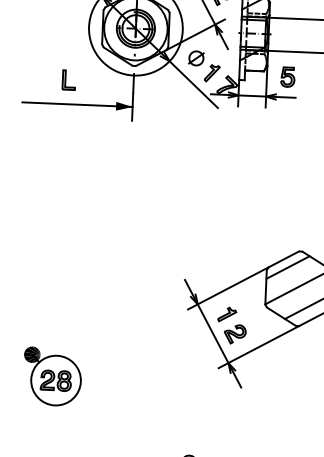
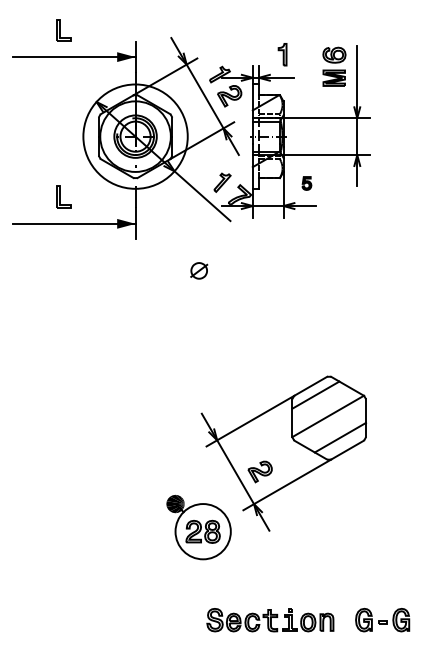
part: (196, 58) -> (199, 270), moved
part: (287, 77) -> (306, 183), size x0.6
part: (227, 314) -> (250, 450), removed
part: (52, 376) -> (198, 527), moved

